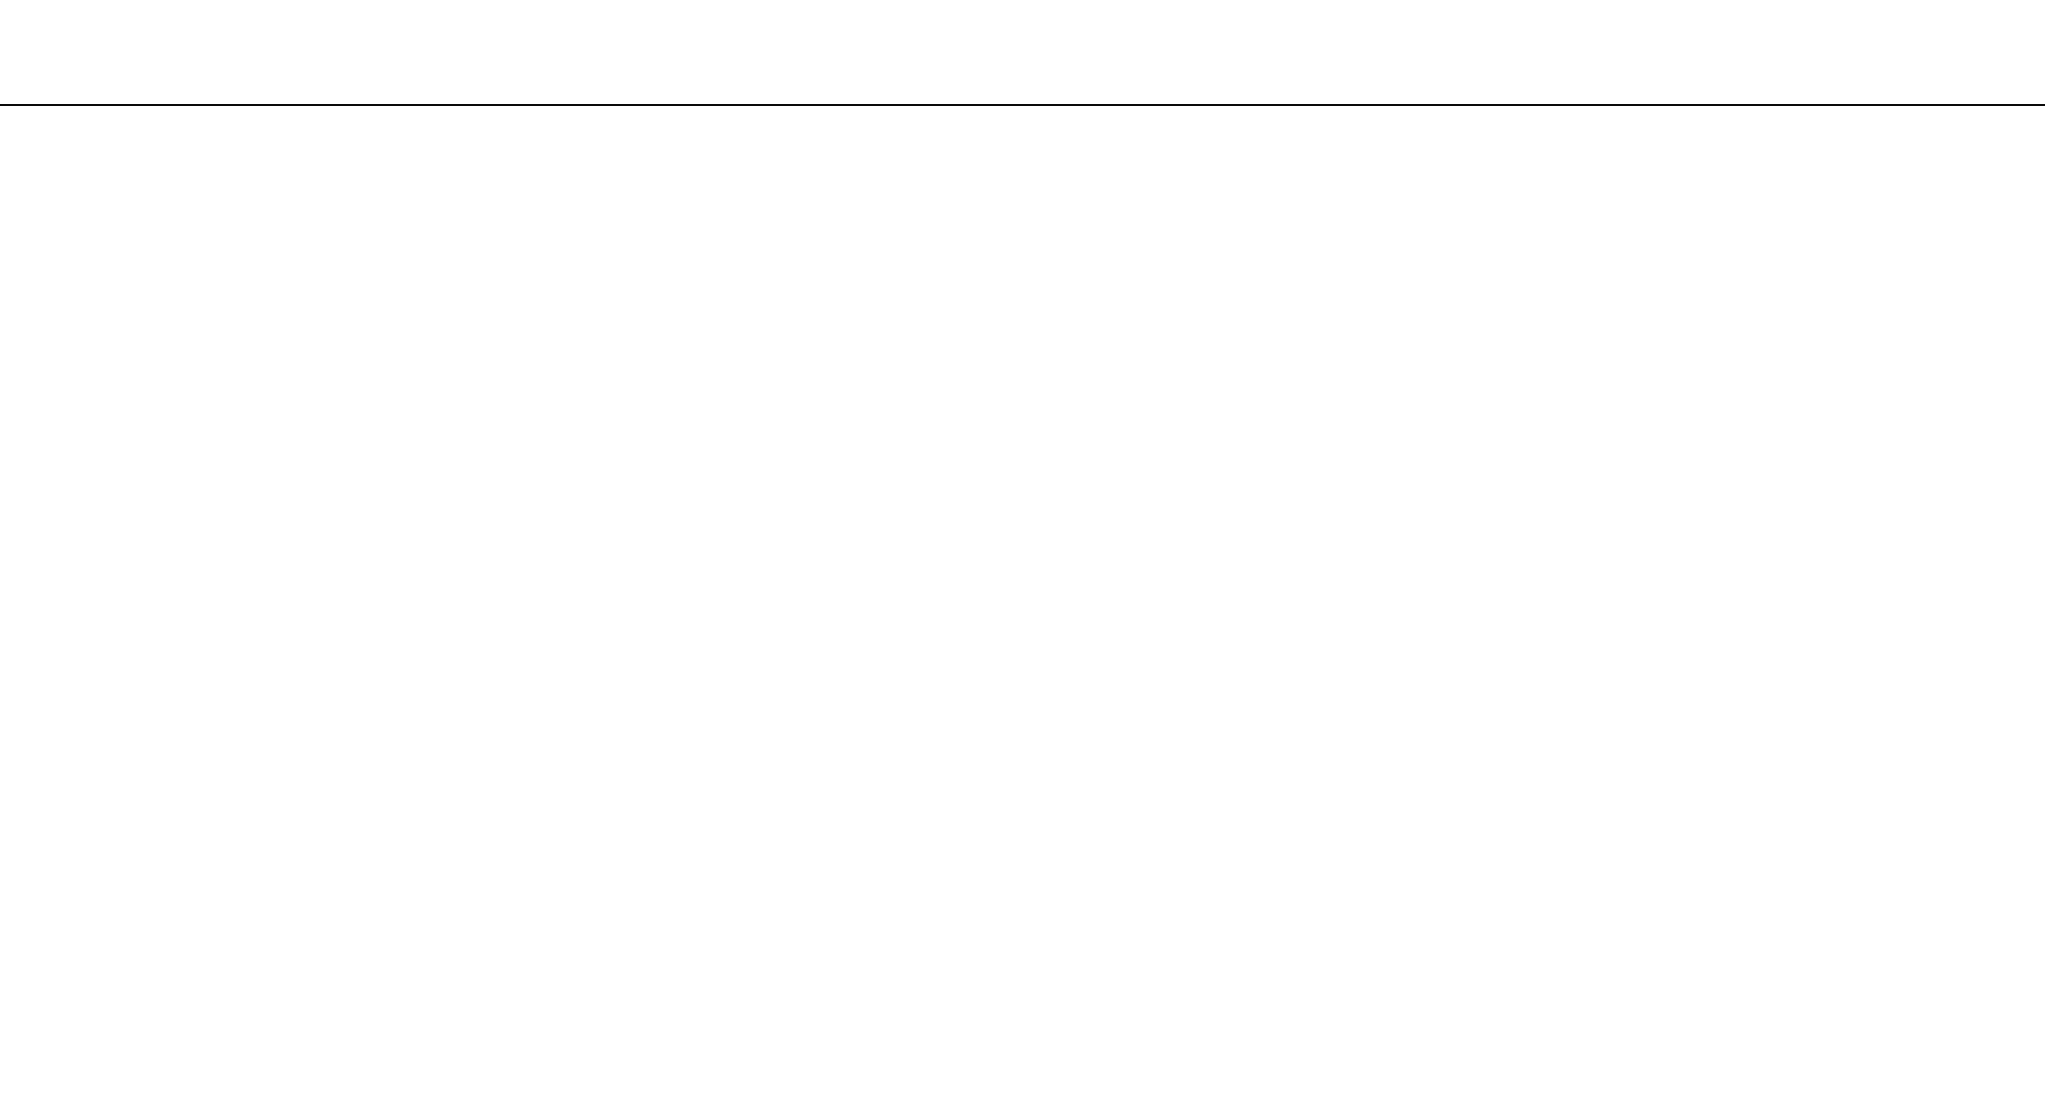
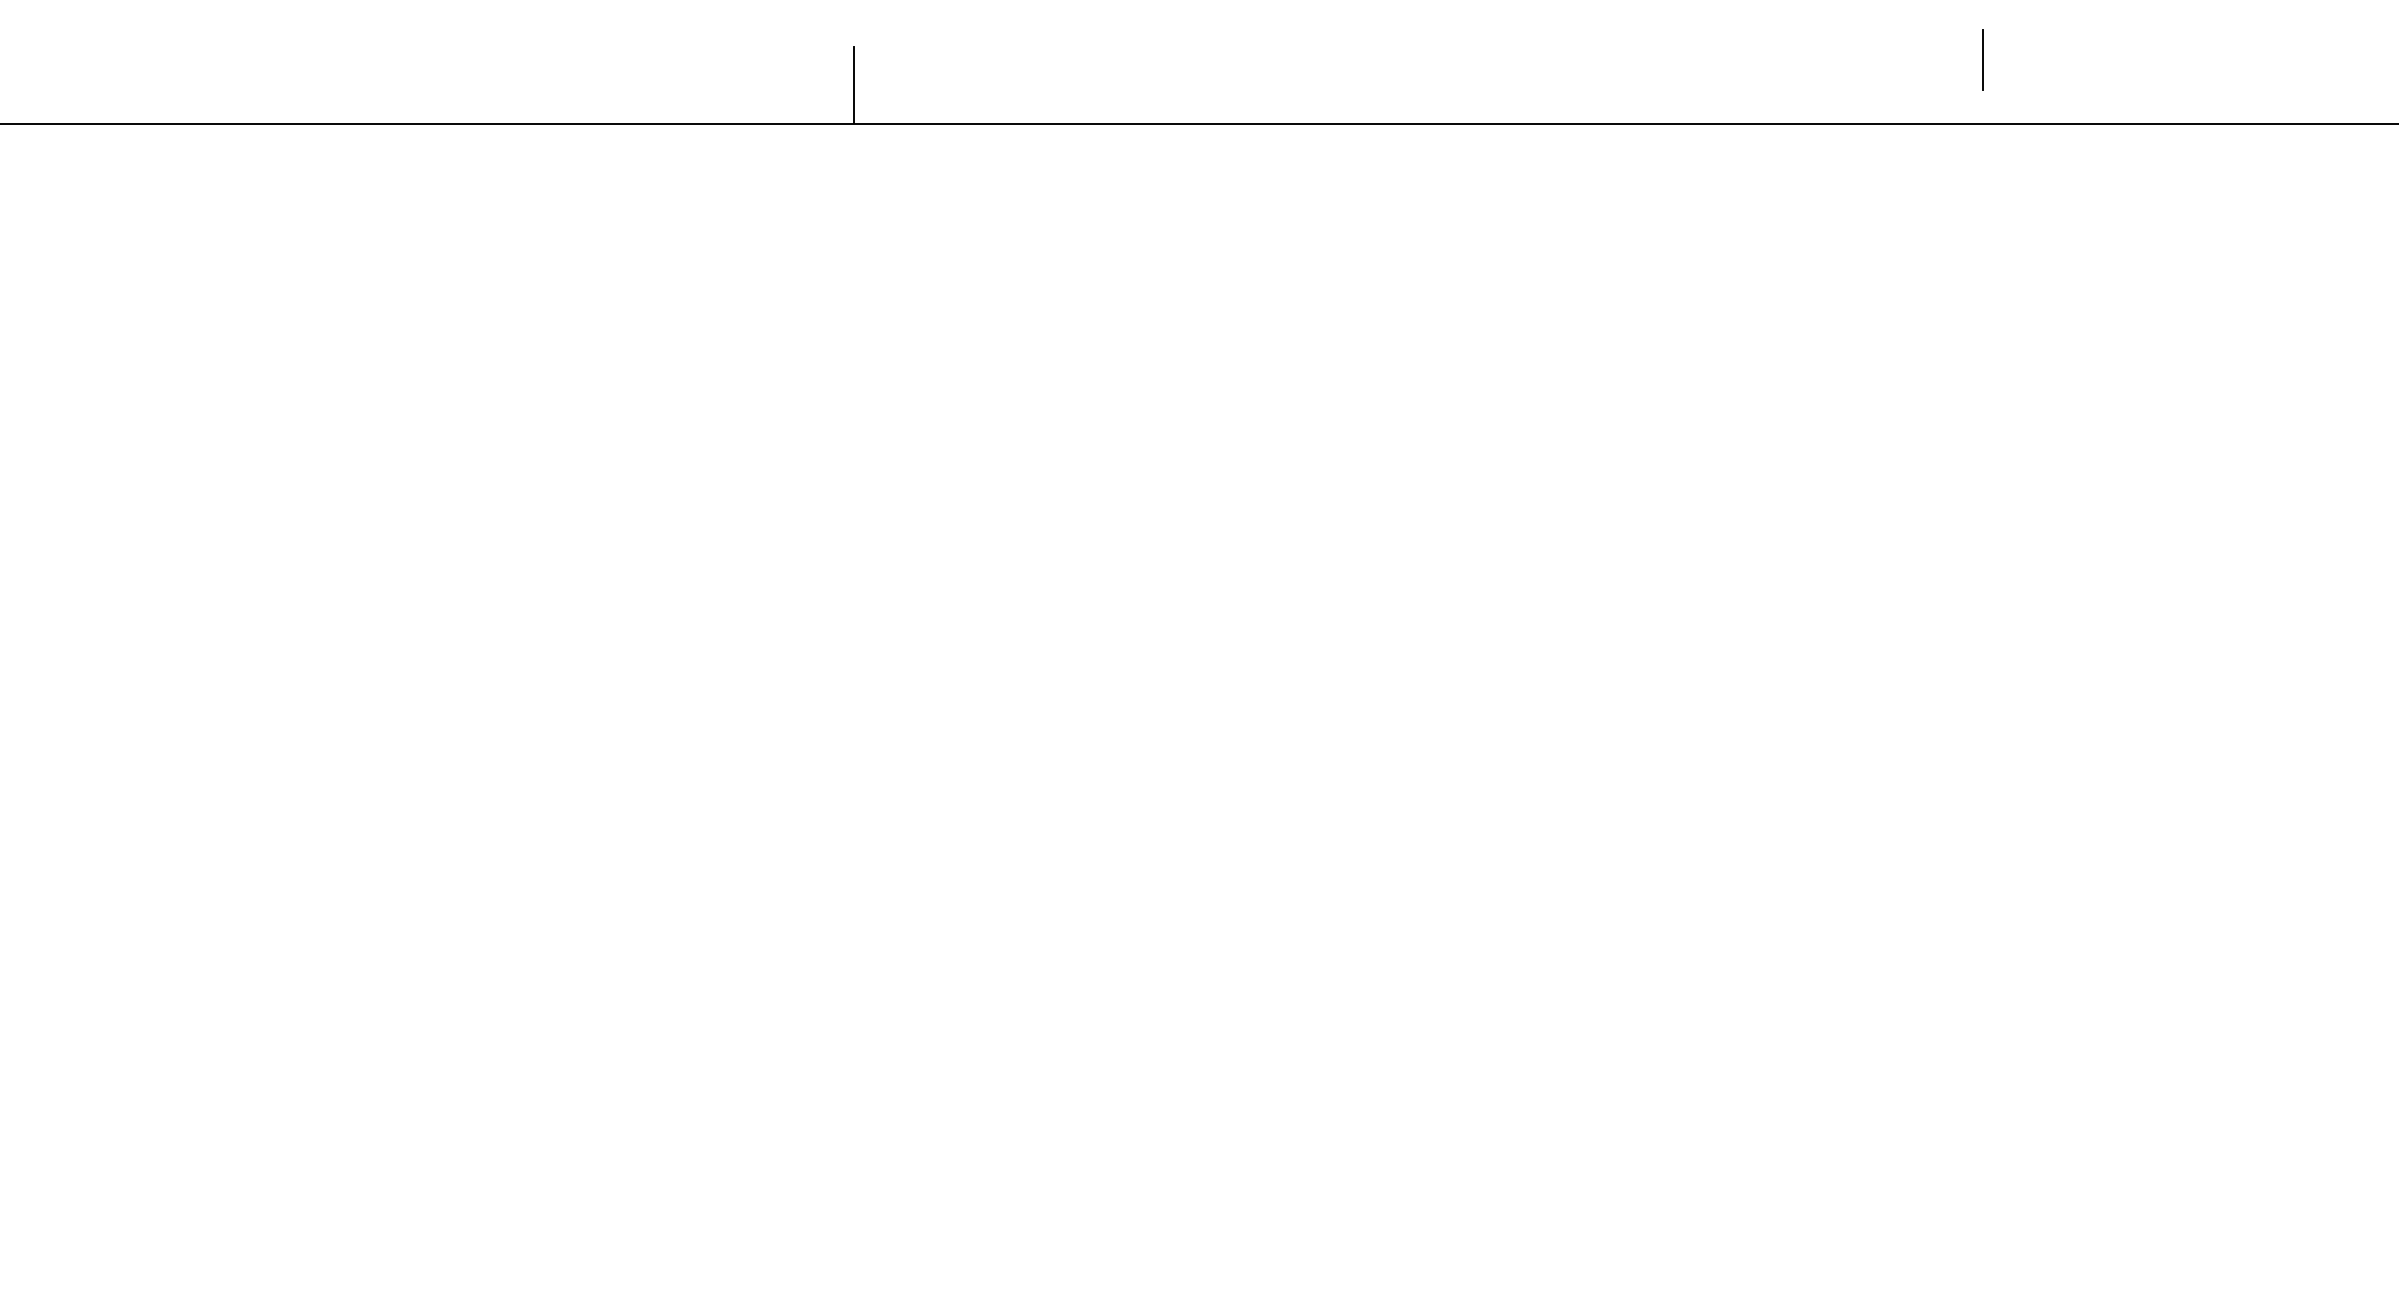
line: (1690, 50) -> (1983, 59), added
line: (727, 71) -> (853, 84), added

